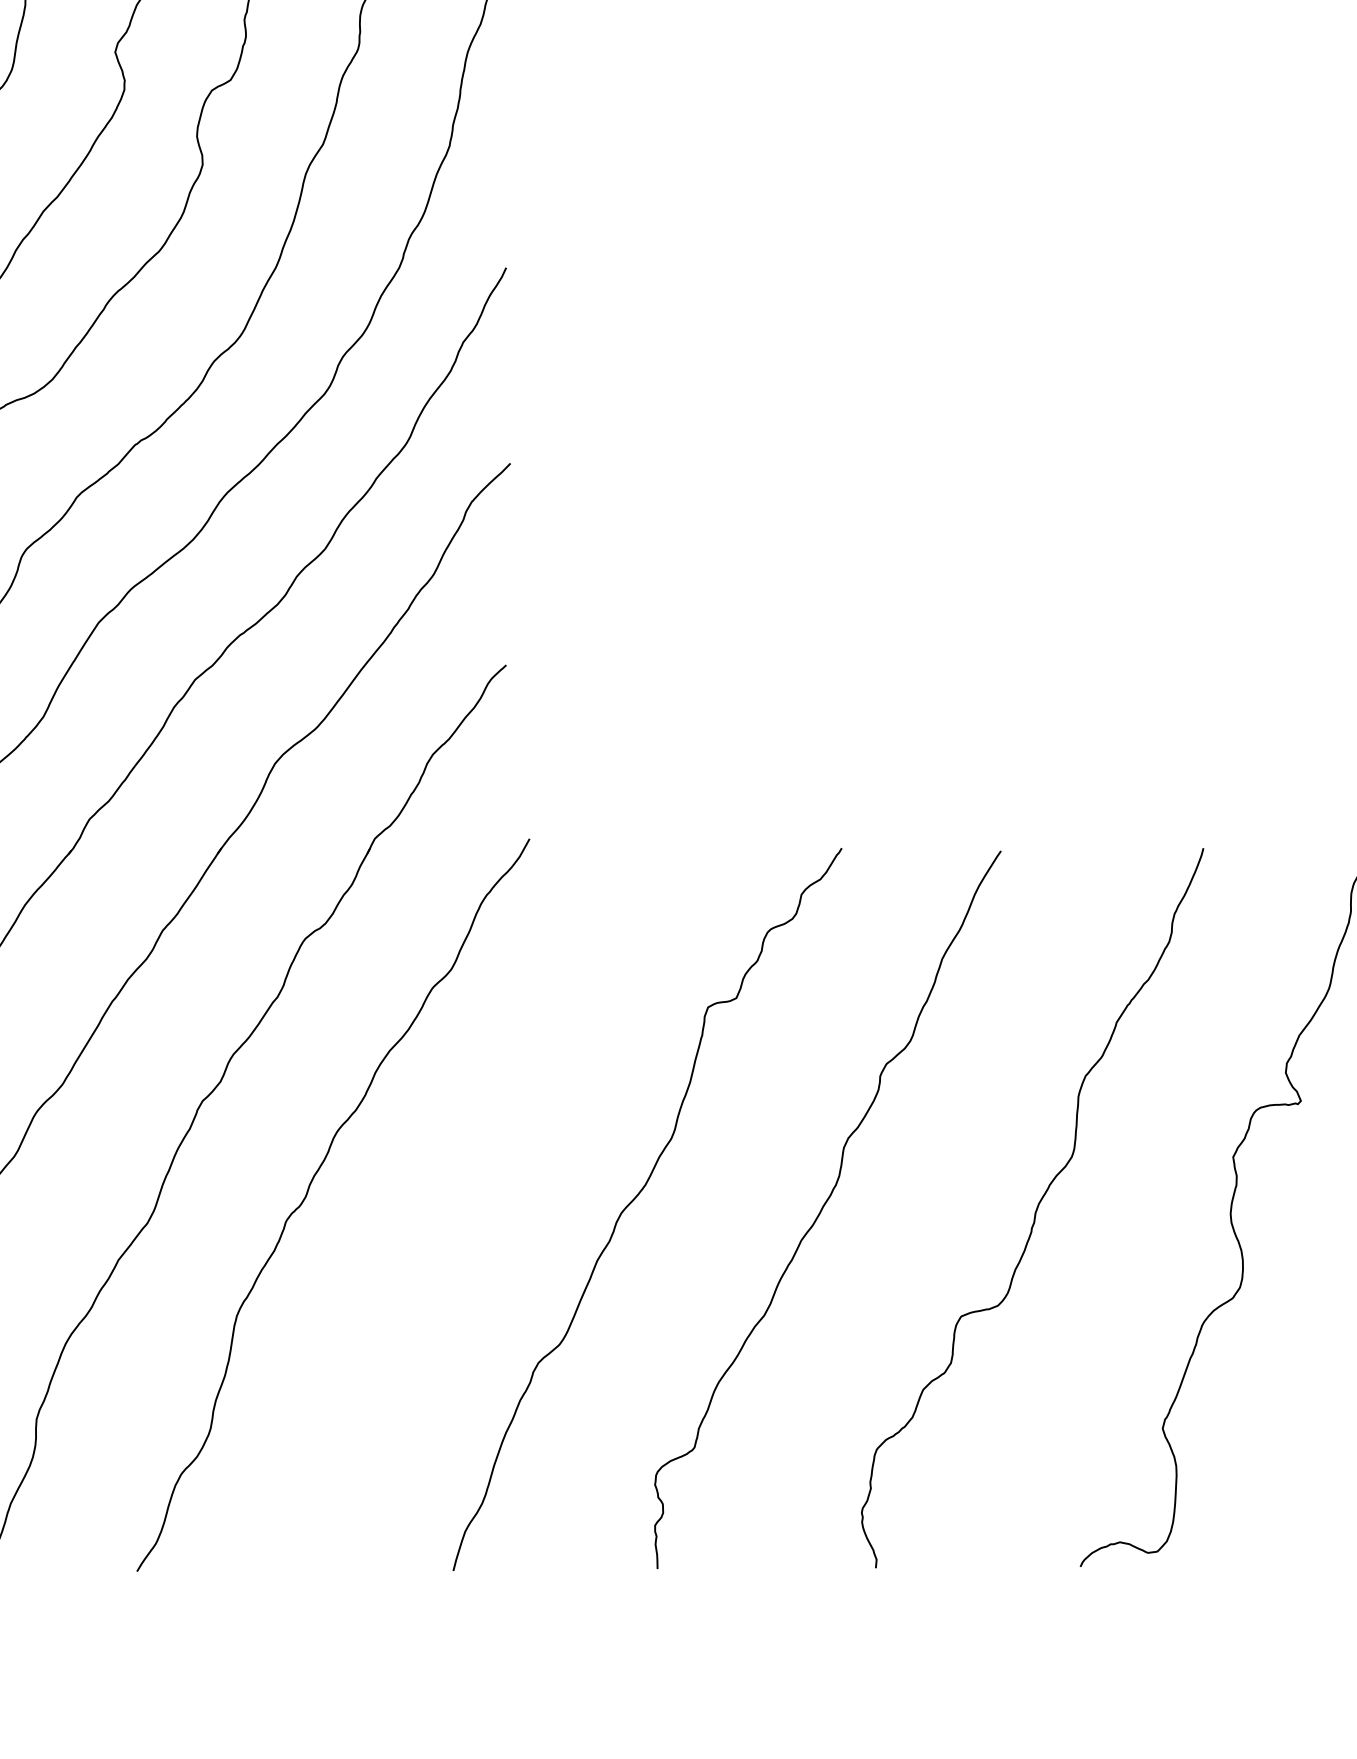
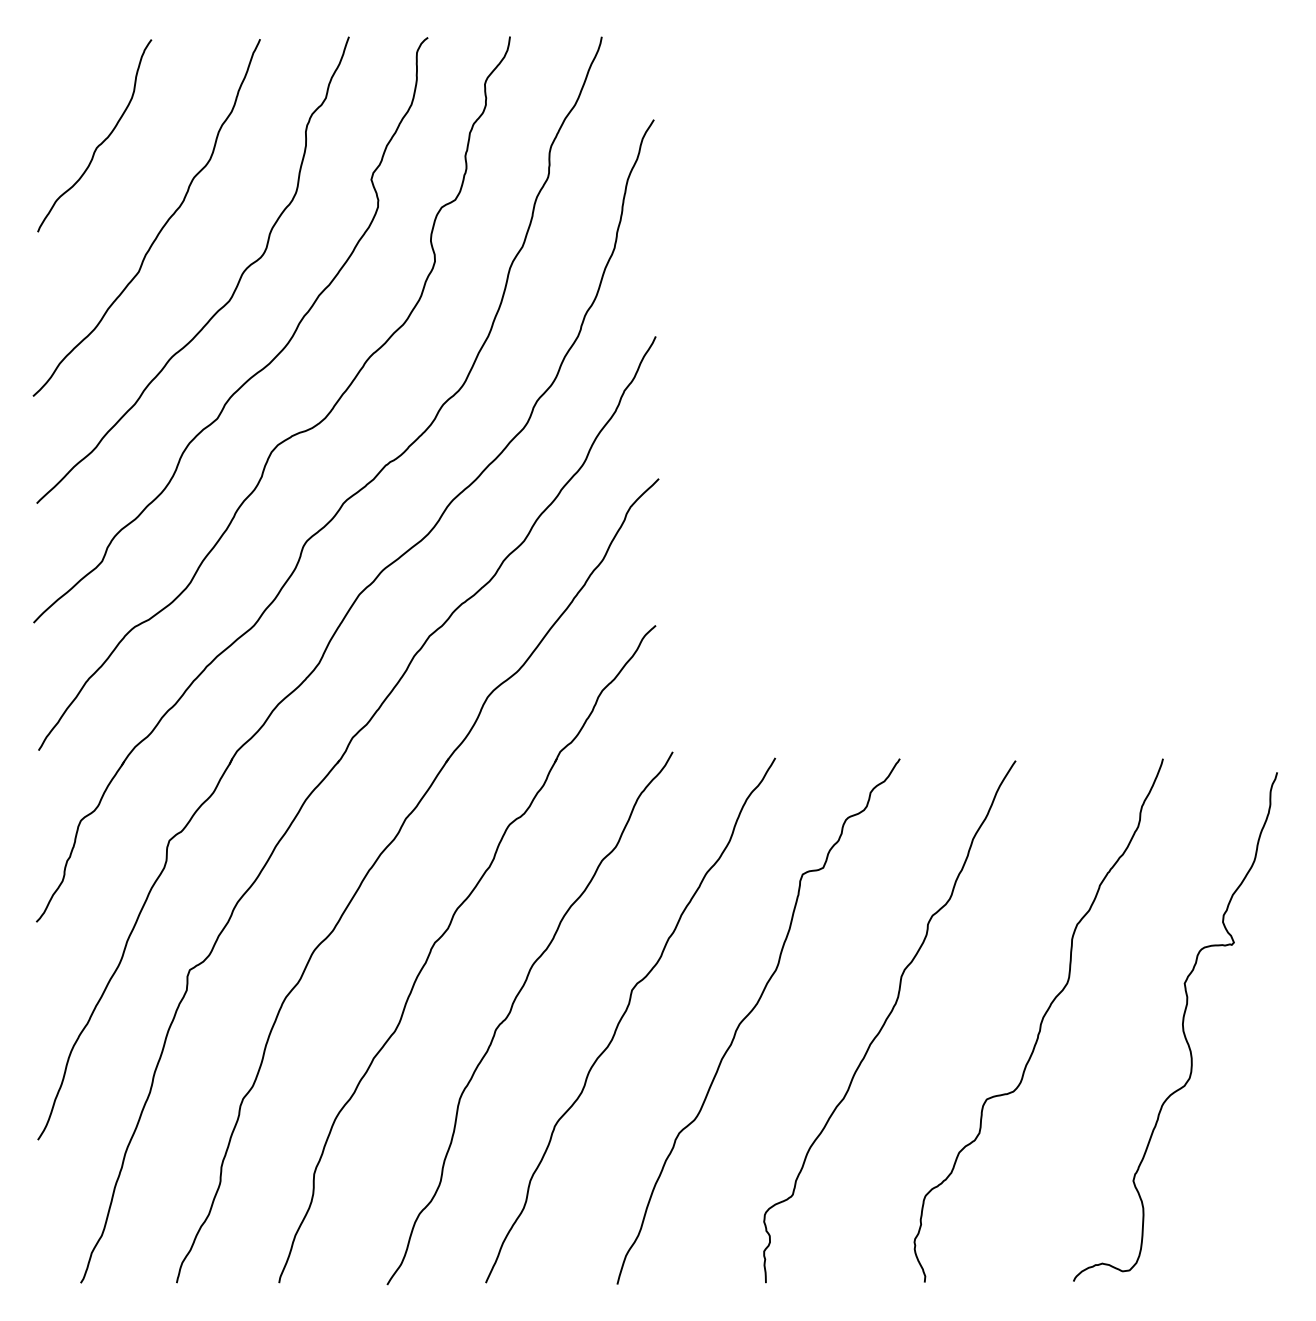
curve: (461, 1203) -> (623, 1017), added

